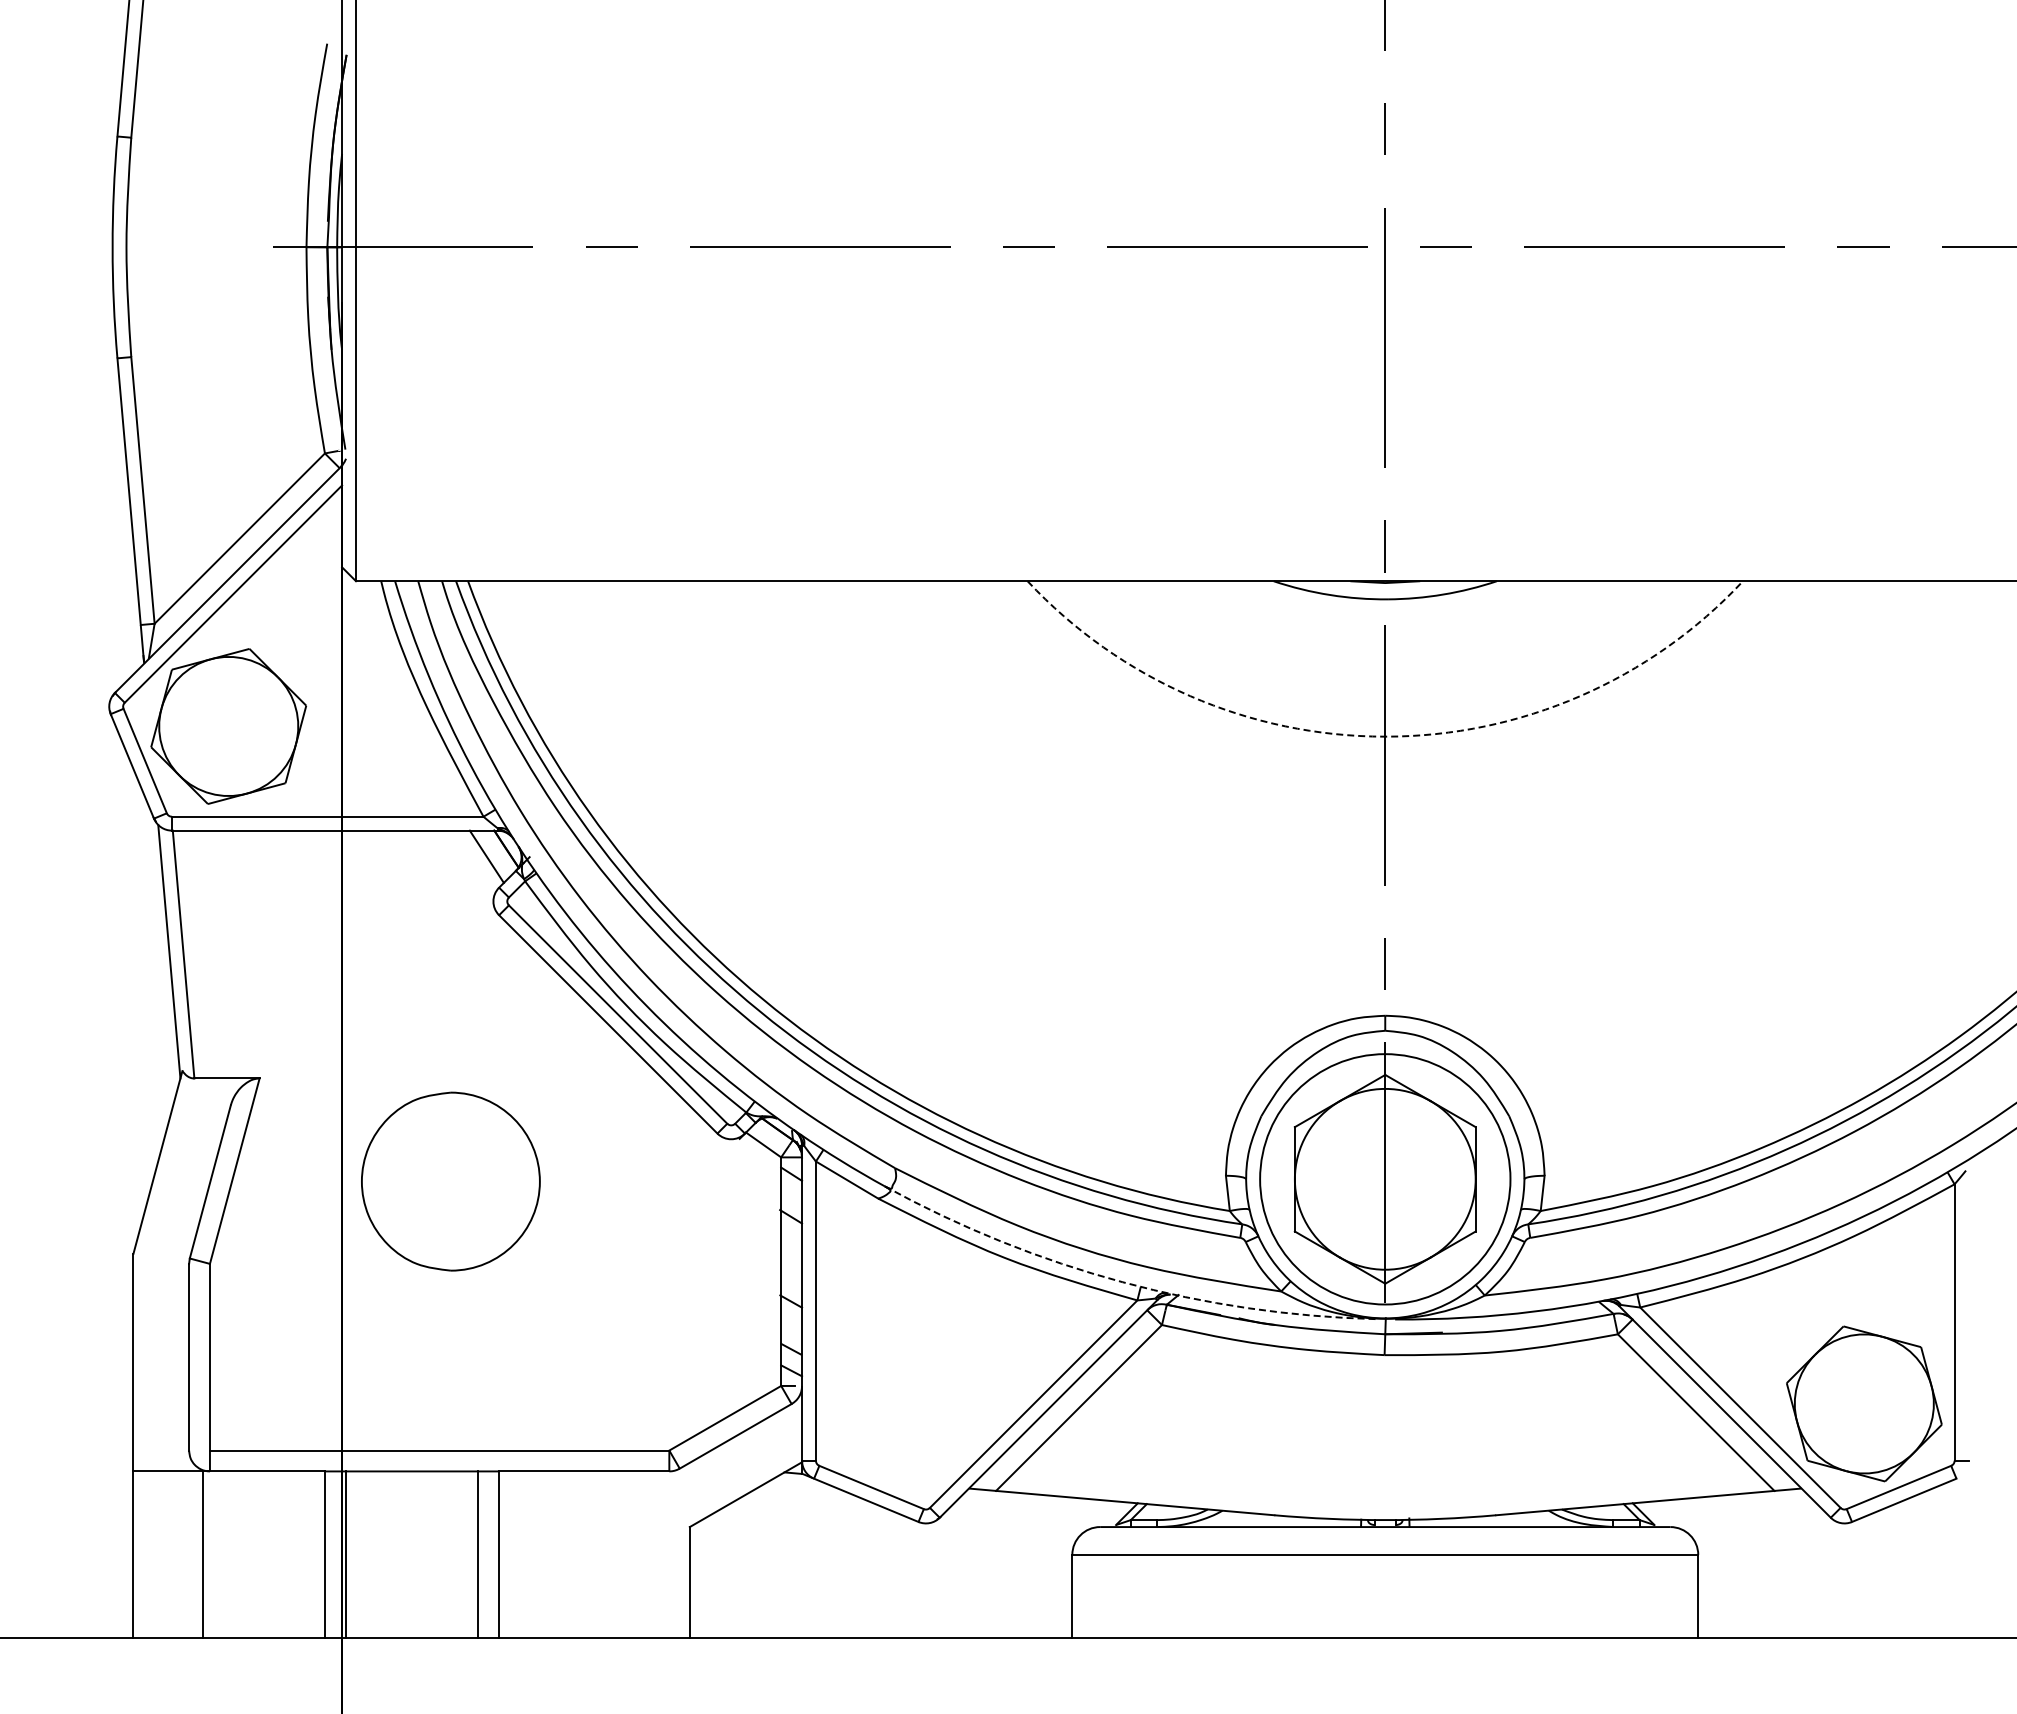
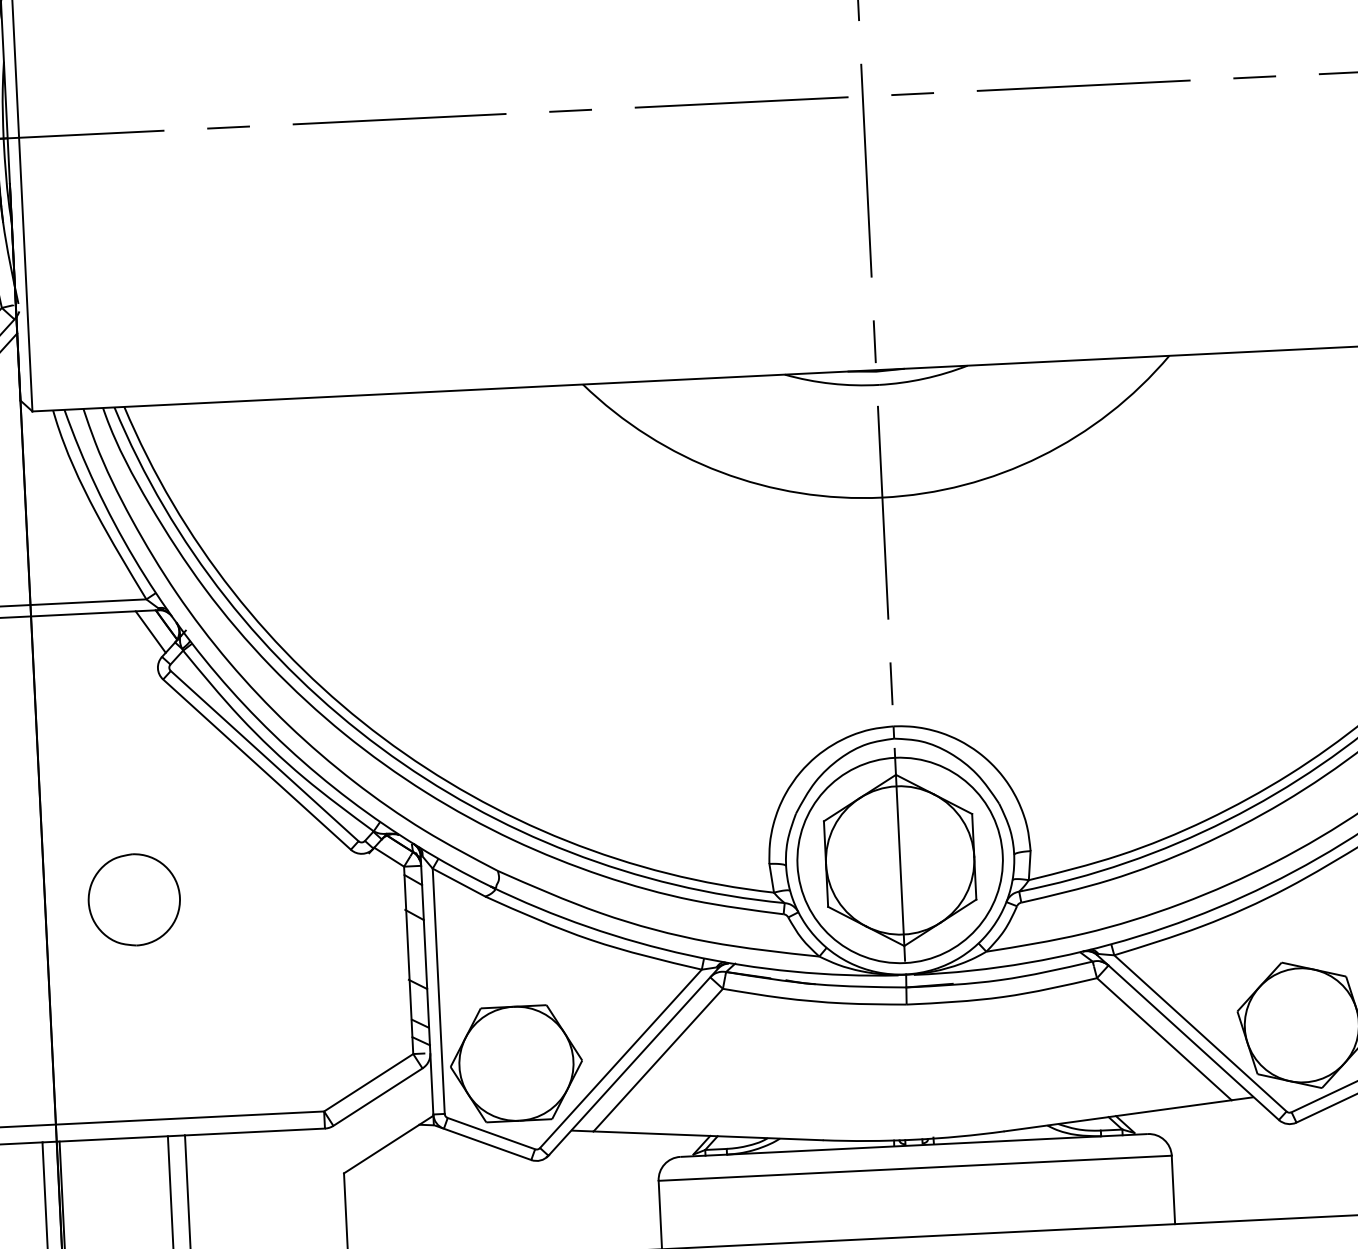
arc: (1385, 736) -> (882, 497), dashed -> solid
part: (450, 1181) -> (133, 899), size x0.62
arc: (1122, 1282) -> (688, 955), dashed -> solid
part: (906, 1403) -> (516, 1063), added

